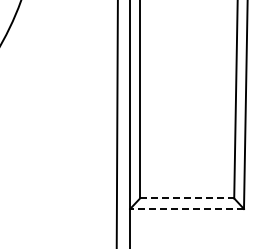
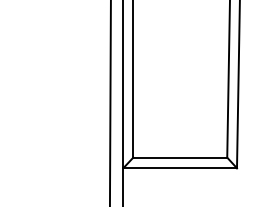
line: (187, 198) -> (180, 157), dashed -> solid
line: (187, 209) -> (180, 168), dashed -> solid

